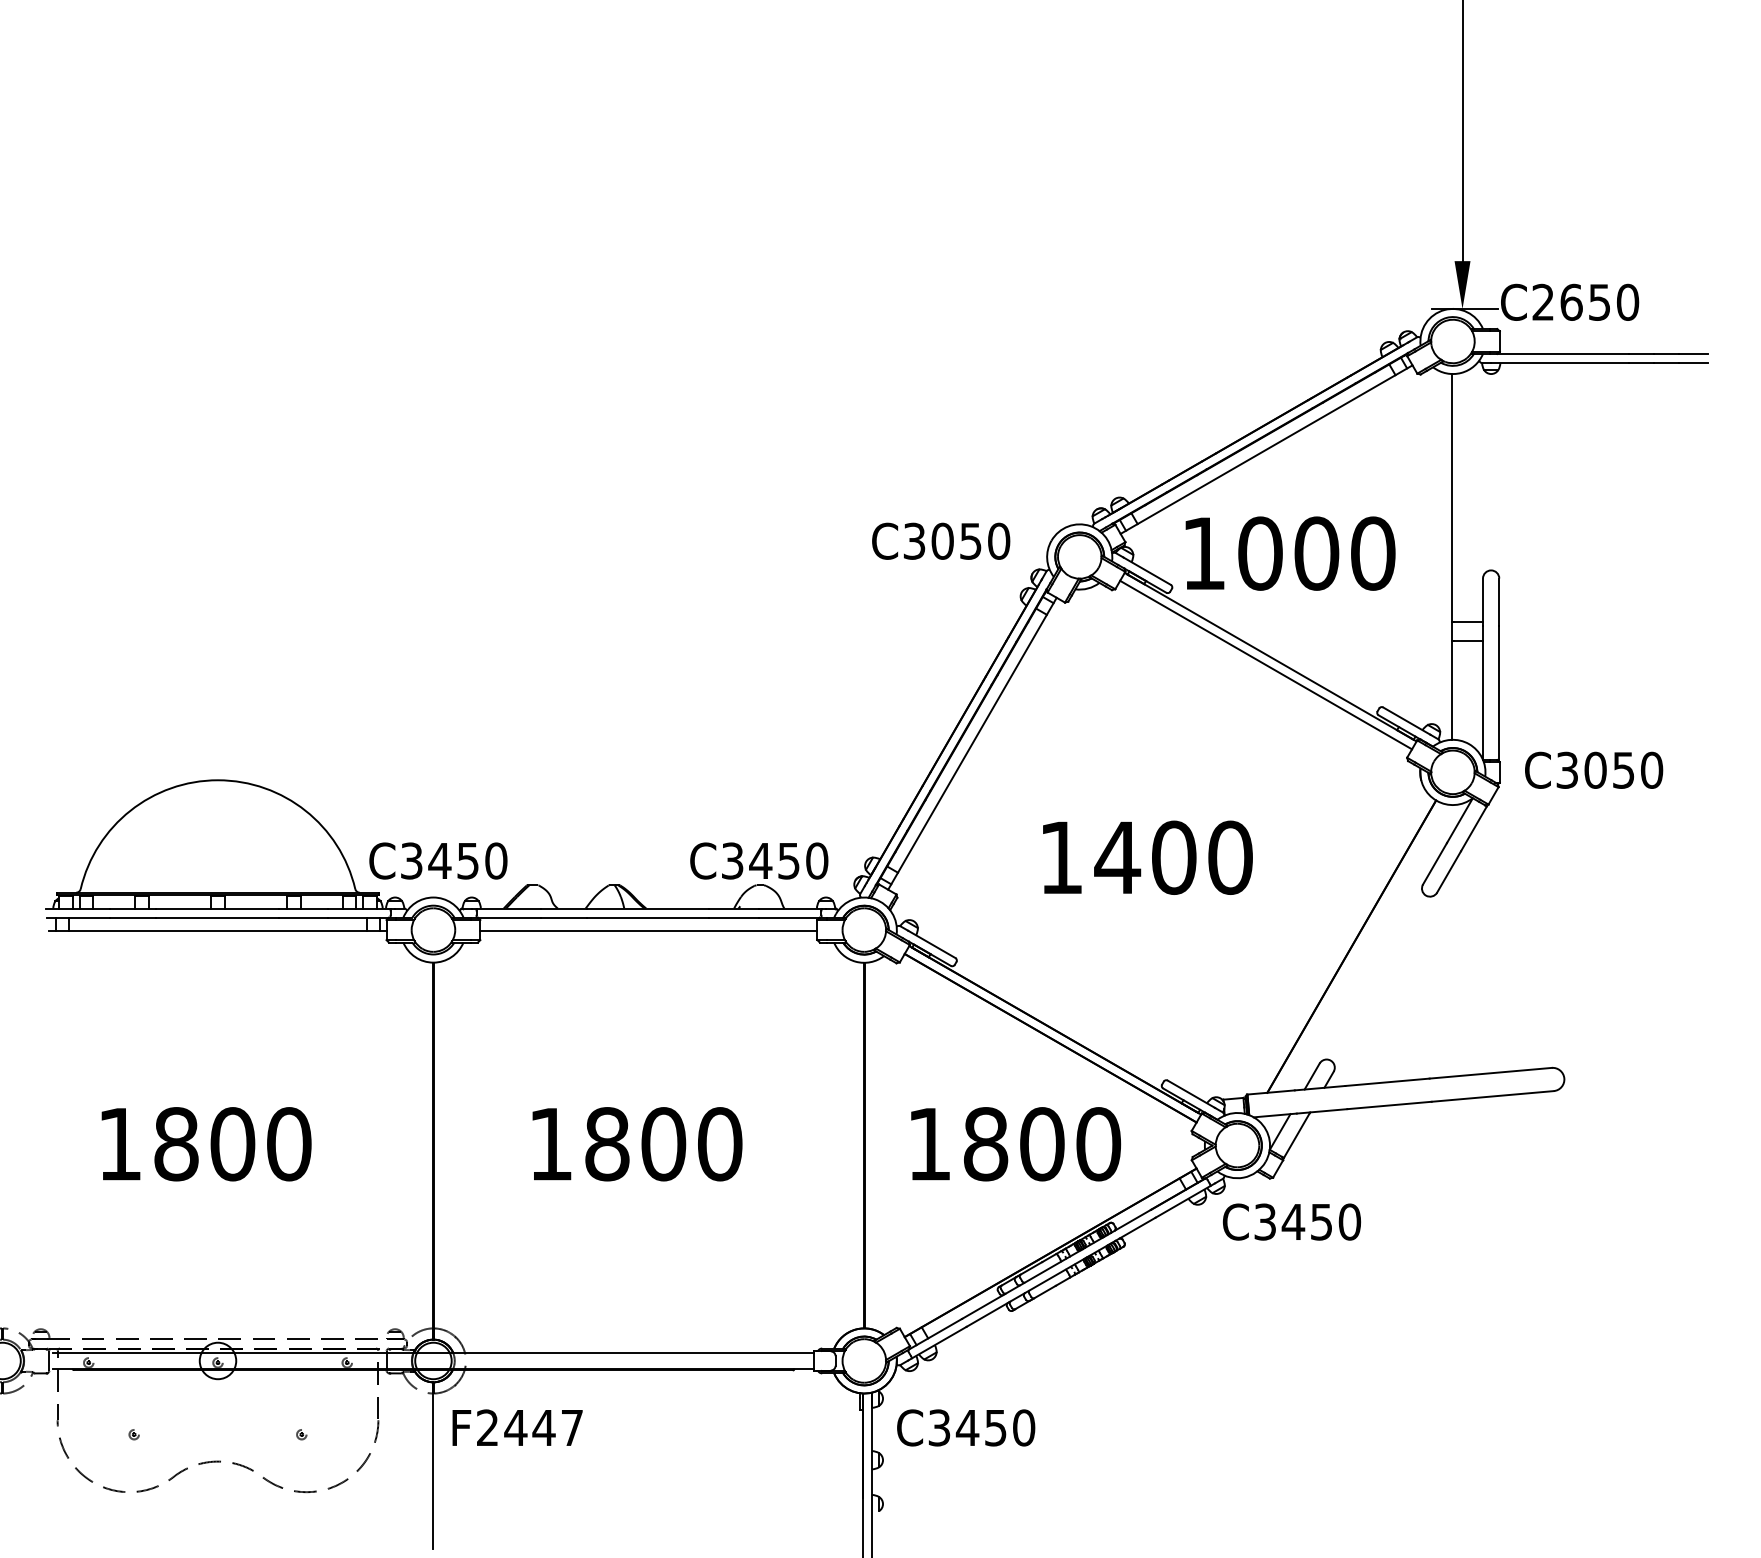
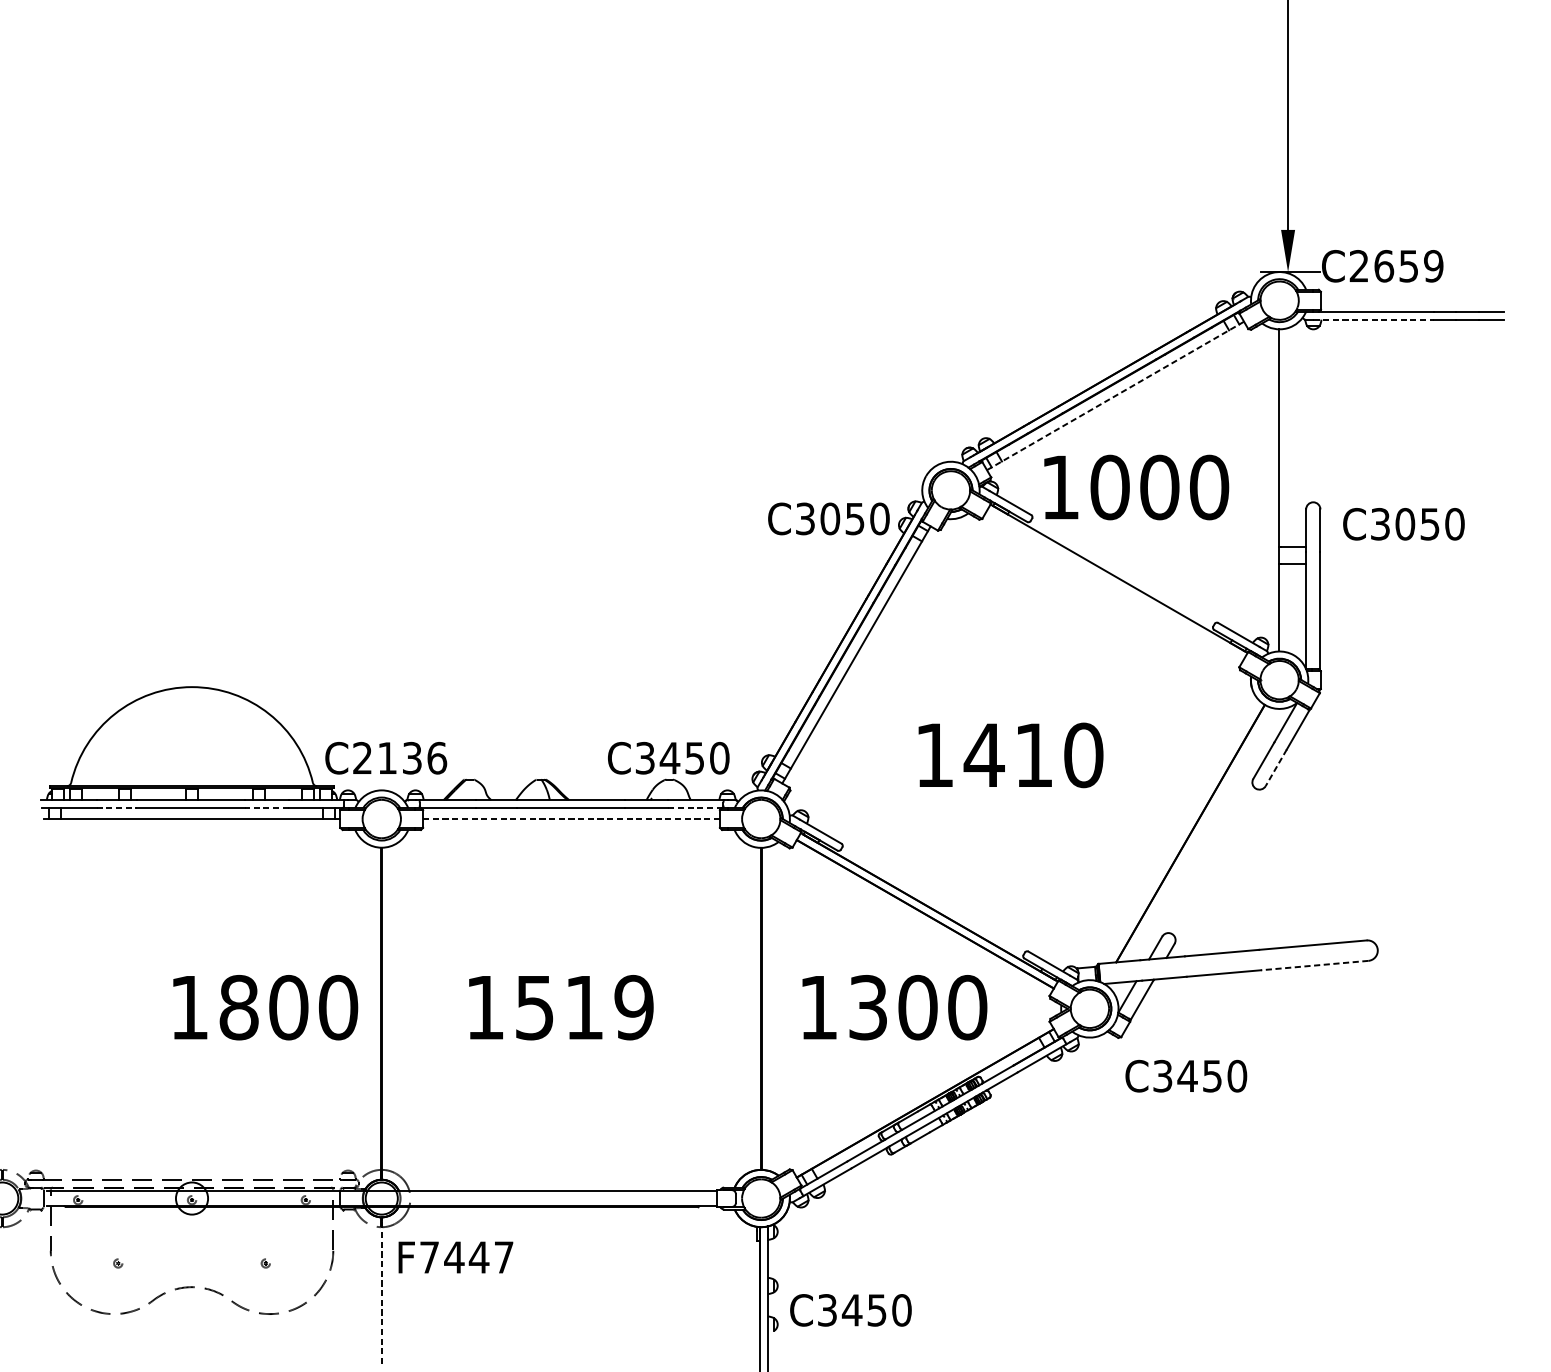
text: (1627, 302) -> (1433, 266), C2650 -> C2659
line: (1559, 363) -> (1373, 320), solid -> dashed
line: (1266, 449) -> (1115, 395), solid -> dashed
text: (941, 540) -> (829, 518), moved
line: (1266, 664) -> (1115, 585), removed
text: (1594, 769) -> (1404, 523), moved
text: (1174, 857) -> (1034, 755), 1400 -> 1410
text: (454, 860) -> (400, 757), C3450 -> C2136
line: (1449, 871) -> (1276, 767), solid -> dashed
line: (133, 917) -> (117, 807), solid -> dashed
line: (303, 917) -> (267, 807), solid -> dashed
line: (789, 917) -> (695, 807), solid -> dashed
line: (648, 930) -> (571, 819), solid -> dashed
line: (1492, 1096) -> (1314, 965), solid -> dashed
text: (206, 1144) -> (265, 1007), moved
text: (663, 1144) -> (584, 1007), 1800 -> 1519
text: (986, 1144) -> (868, 1007), 1800 -> 1300
text: (1292, 1221) -> (1186, 1075), moved
text: (487, 1427) -> (429, 1257), F2447 -> F7447
text: (966, 1427) -> (851, 1309), moved
line: (433, 1467) -> (381, 1292), solid -> dashed

